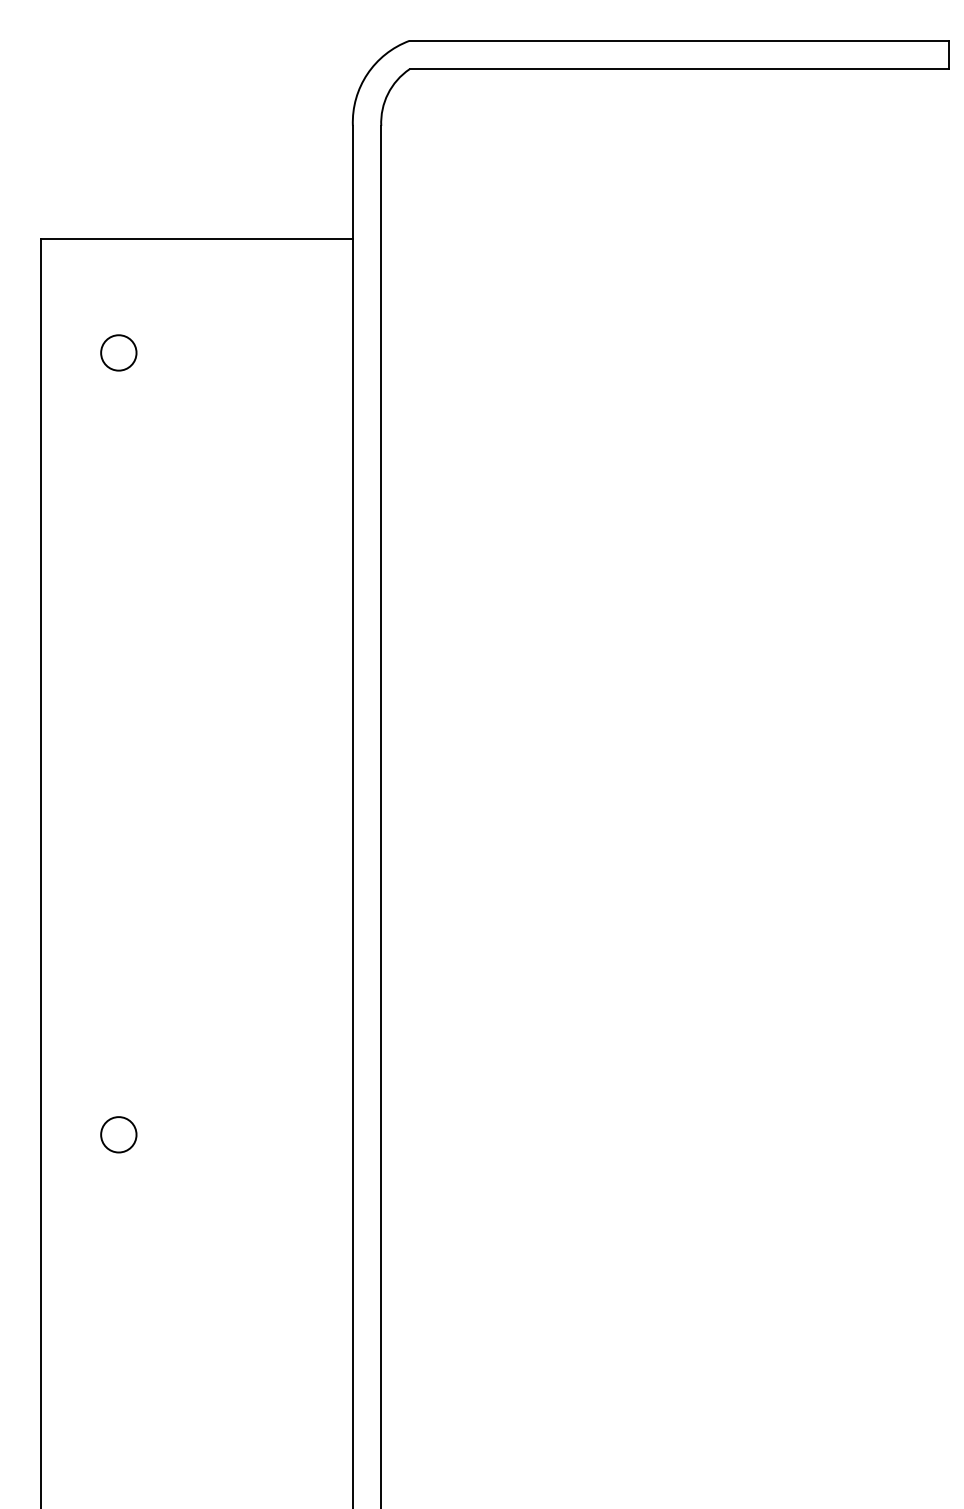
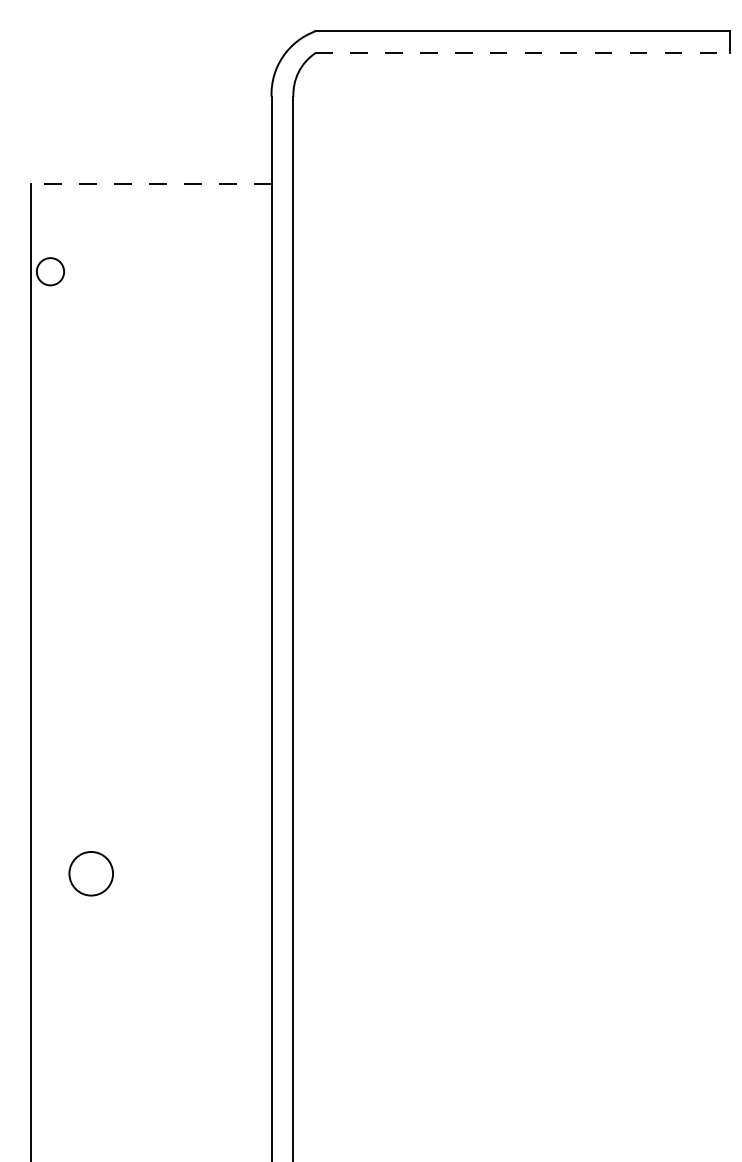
line: (679, 69) -> (523, 53), solid -> dashed
line: (196, 239) -> (151, 184), solid -> dashed
circle: (118, 352) -> (50, 271), moved
circle: (118, 1134) -> (91, 873), size x1.6

